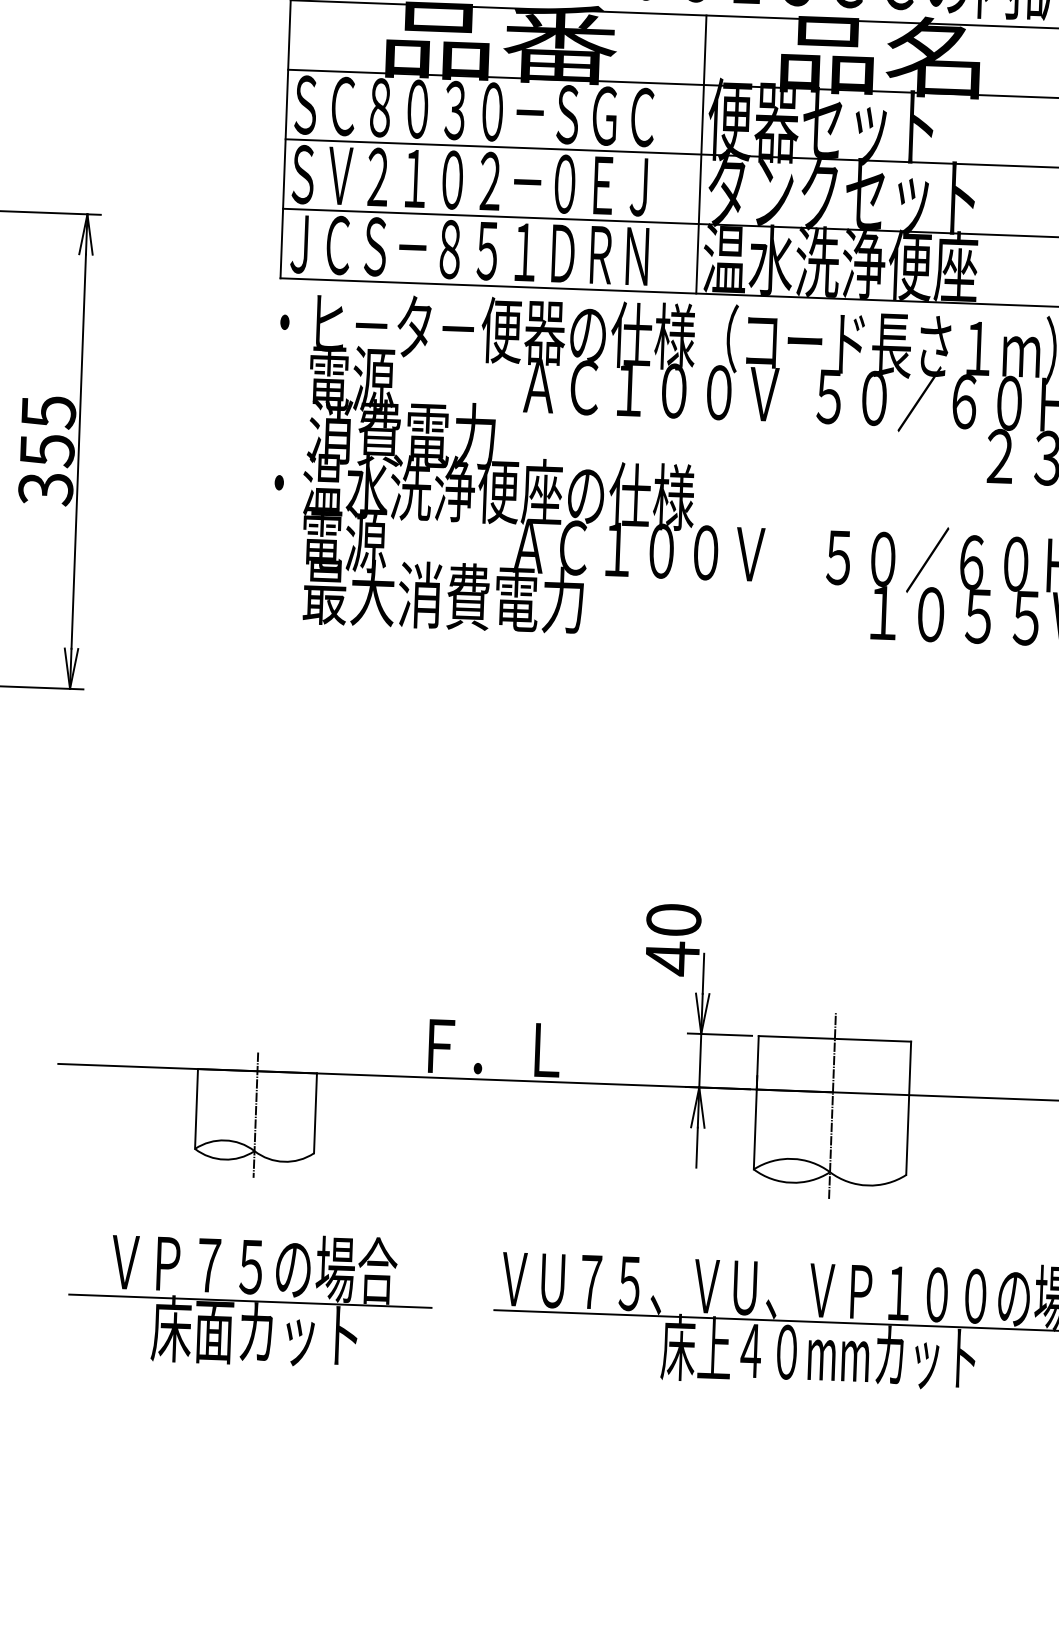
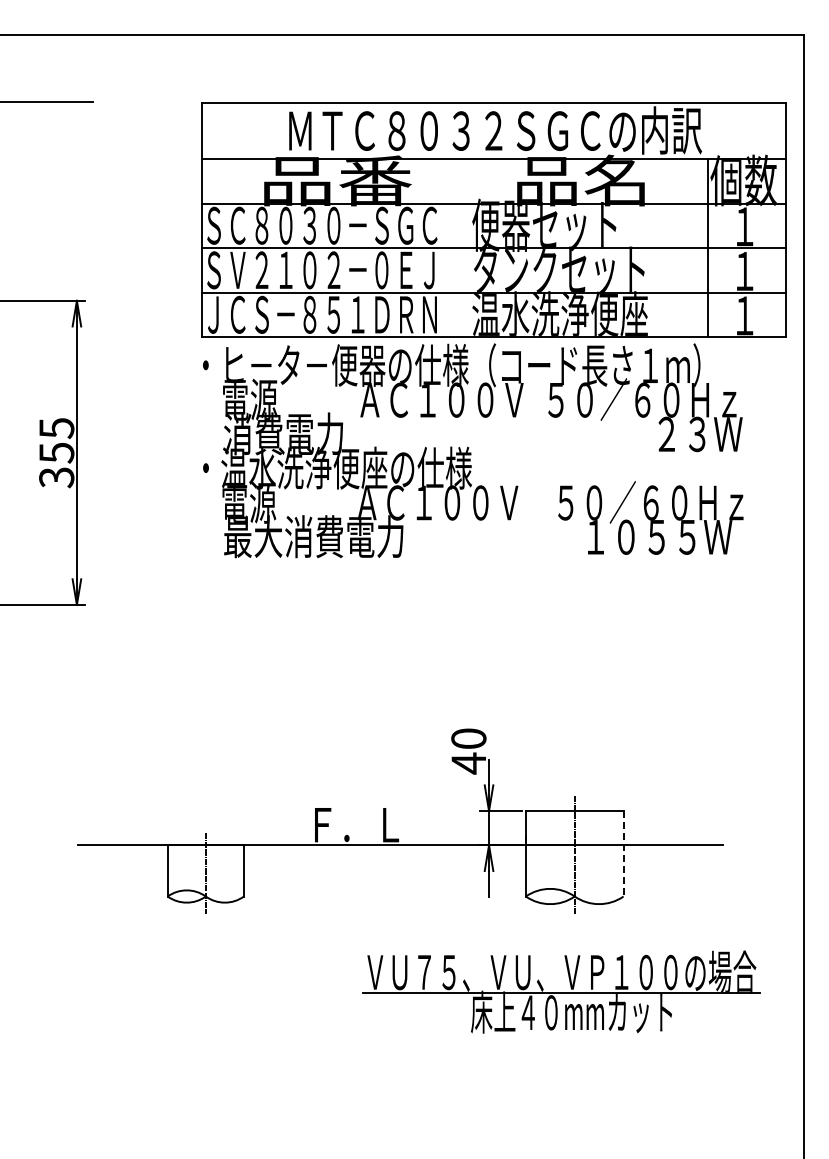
line: (701, 155) -> (468, 248), removed
line: (908, 1107) -> (623, 853), solid -> dashed
part: (250, 1297) -> (206, 990), removed

